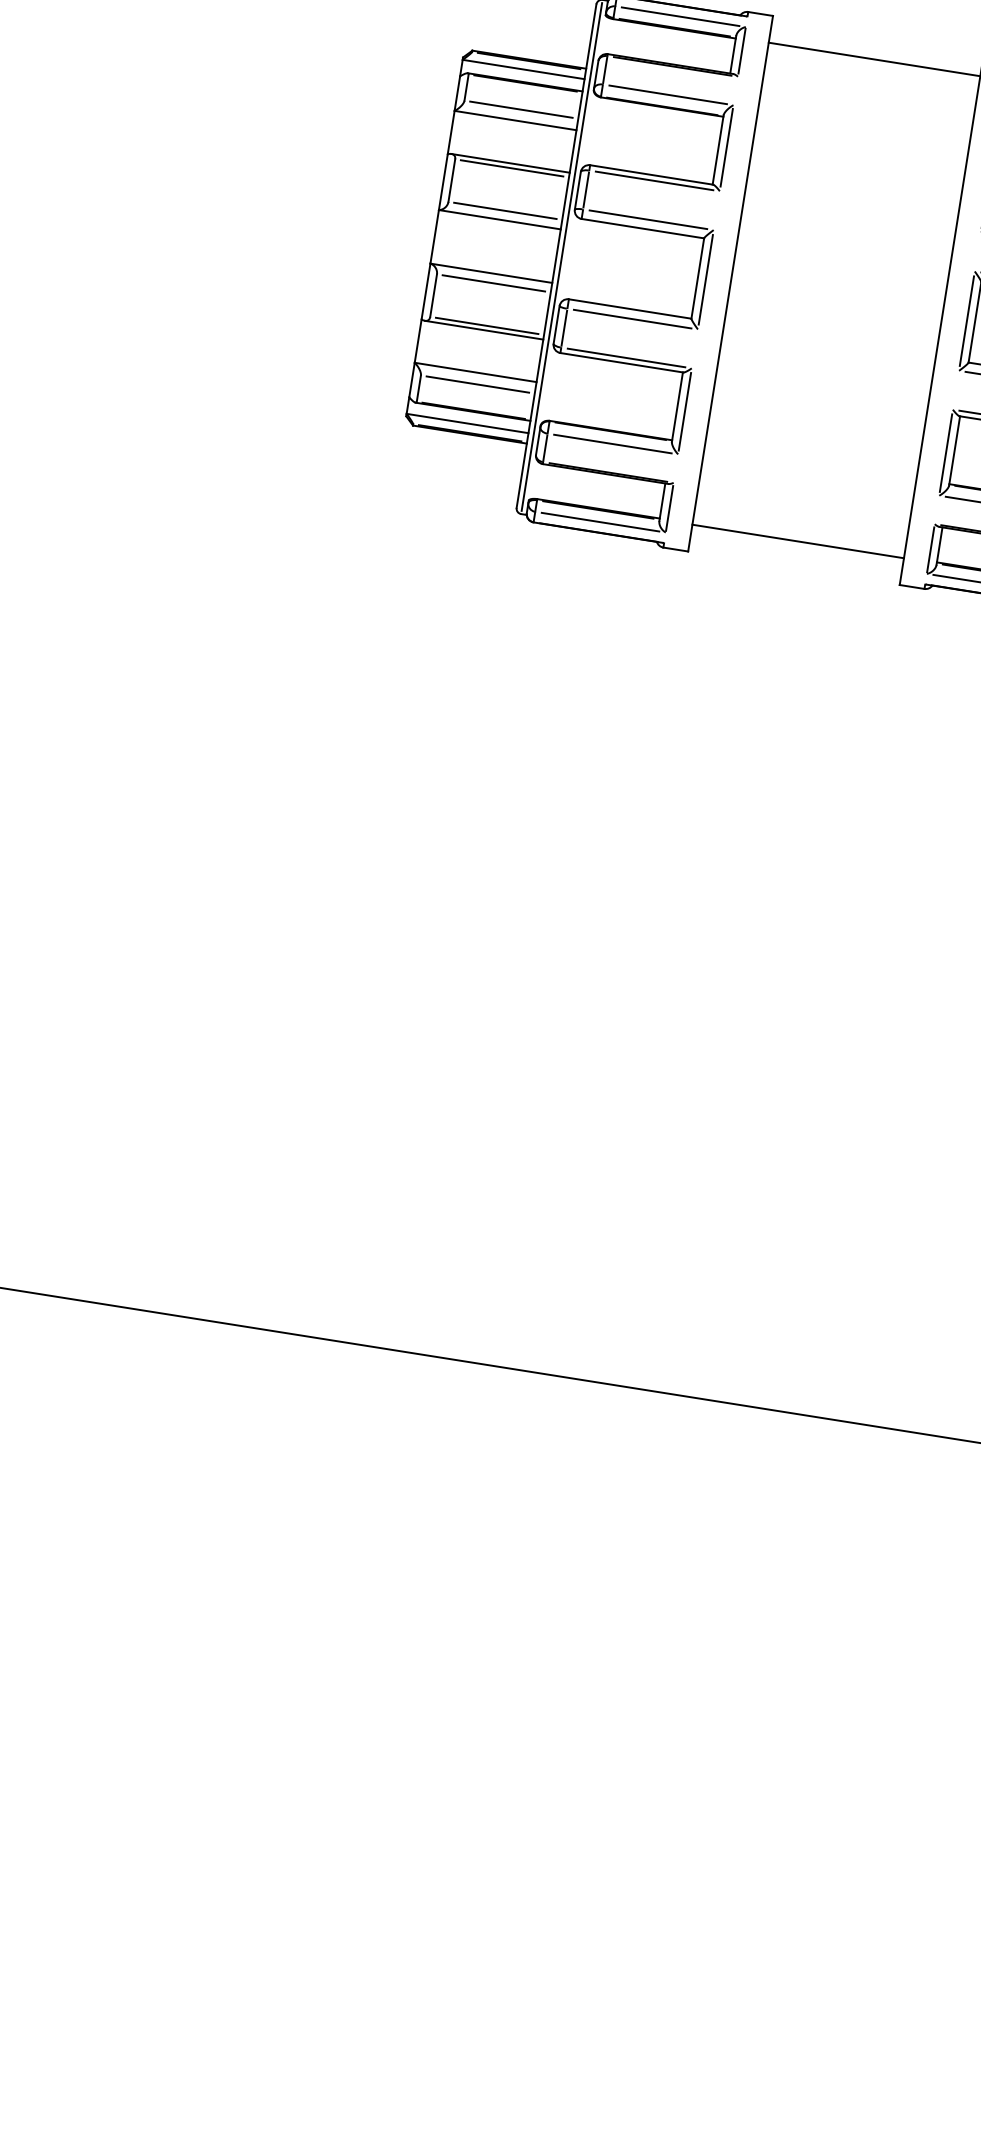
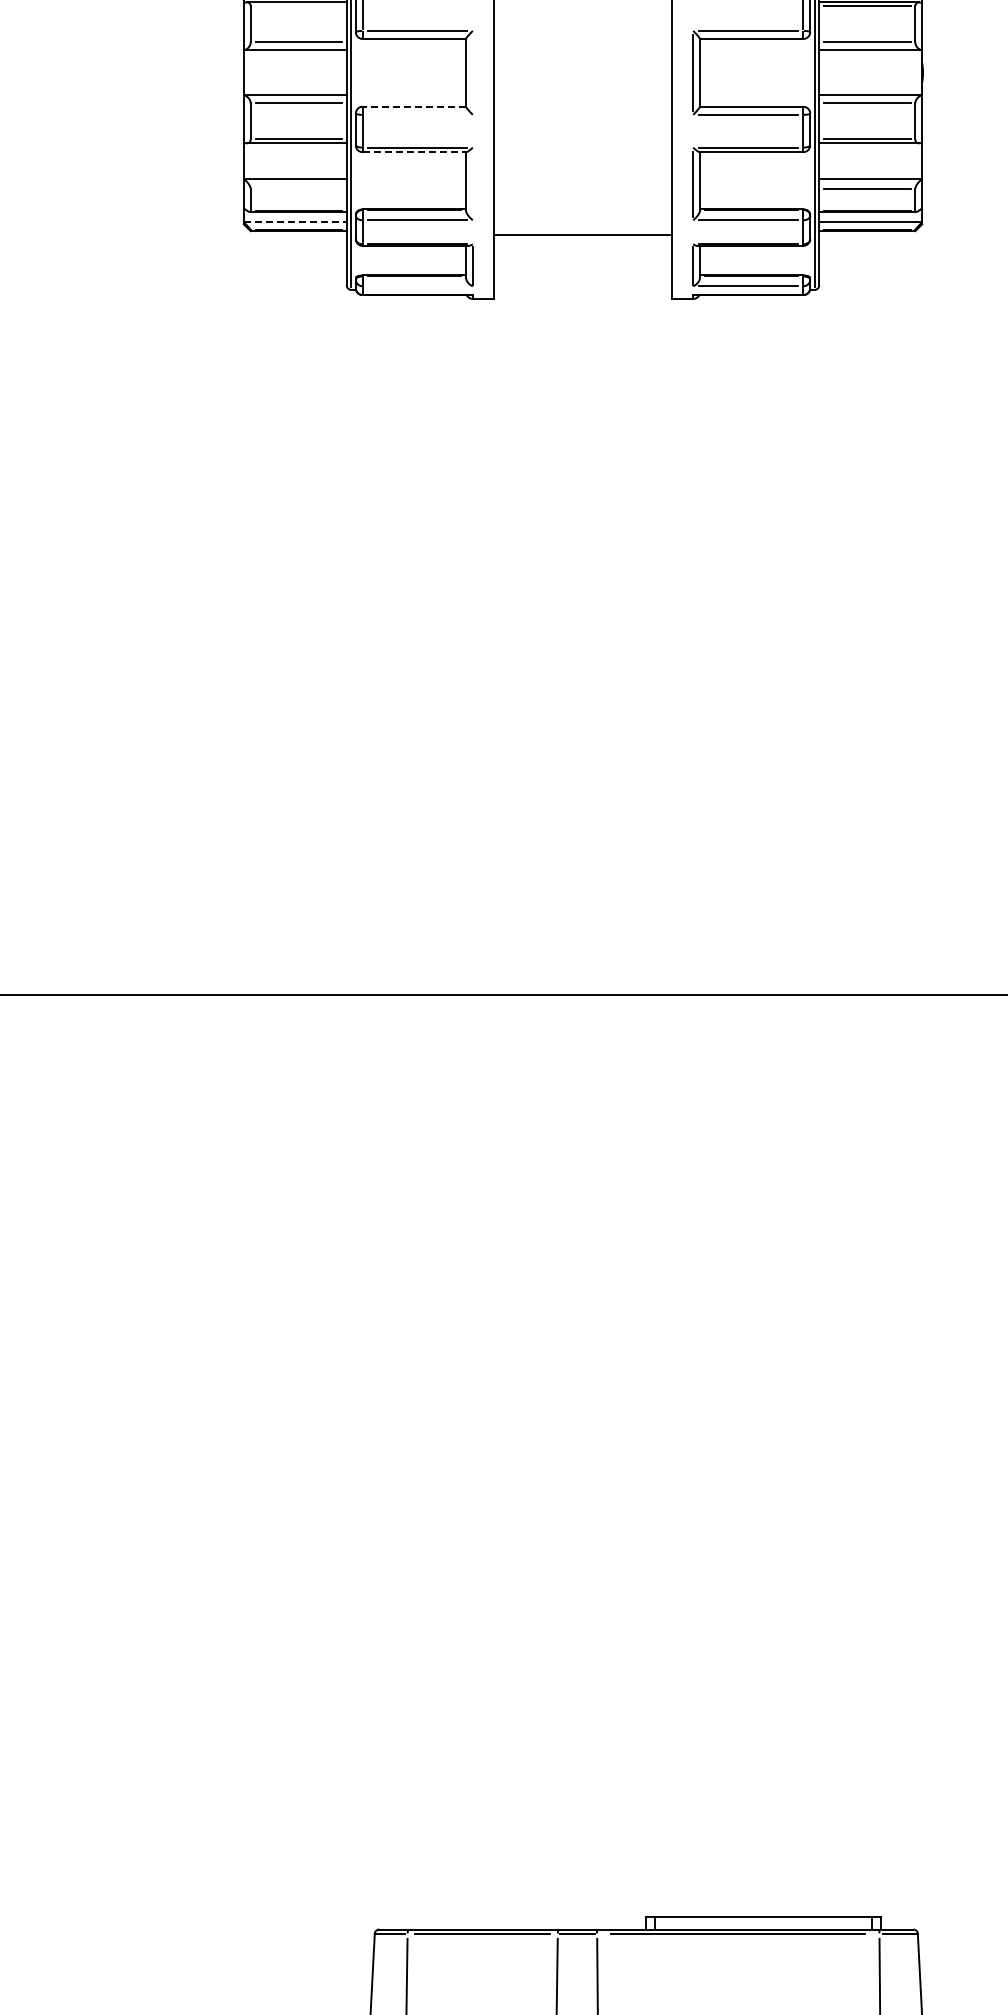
line: (511, 168) -> (298, 6), removed
line: (705, 279) -> (472, 72), removed
line: (630, 308) -> (414, 106), solid -> dashed
line: (632, 318) -> (417, 114), removed
line: (621, 363) -> (414, 152), solid -> dashed
line: (477, 384) -> (298, 188), removed
line: (684, 411) -> (472, 184), removed
line: (467, 423) -> (295, 222), solid -> dashed
line: (600, 522) -> (417, 286), removed
line: (797, 541) -> (582, 235), moved

